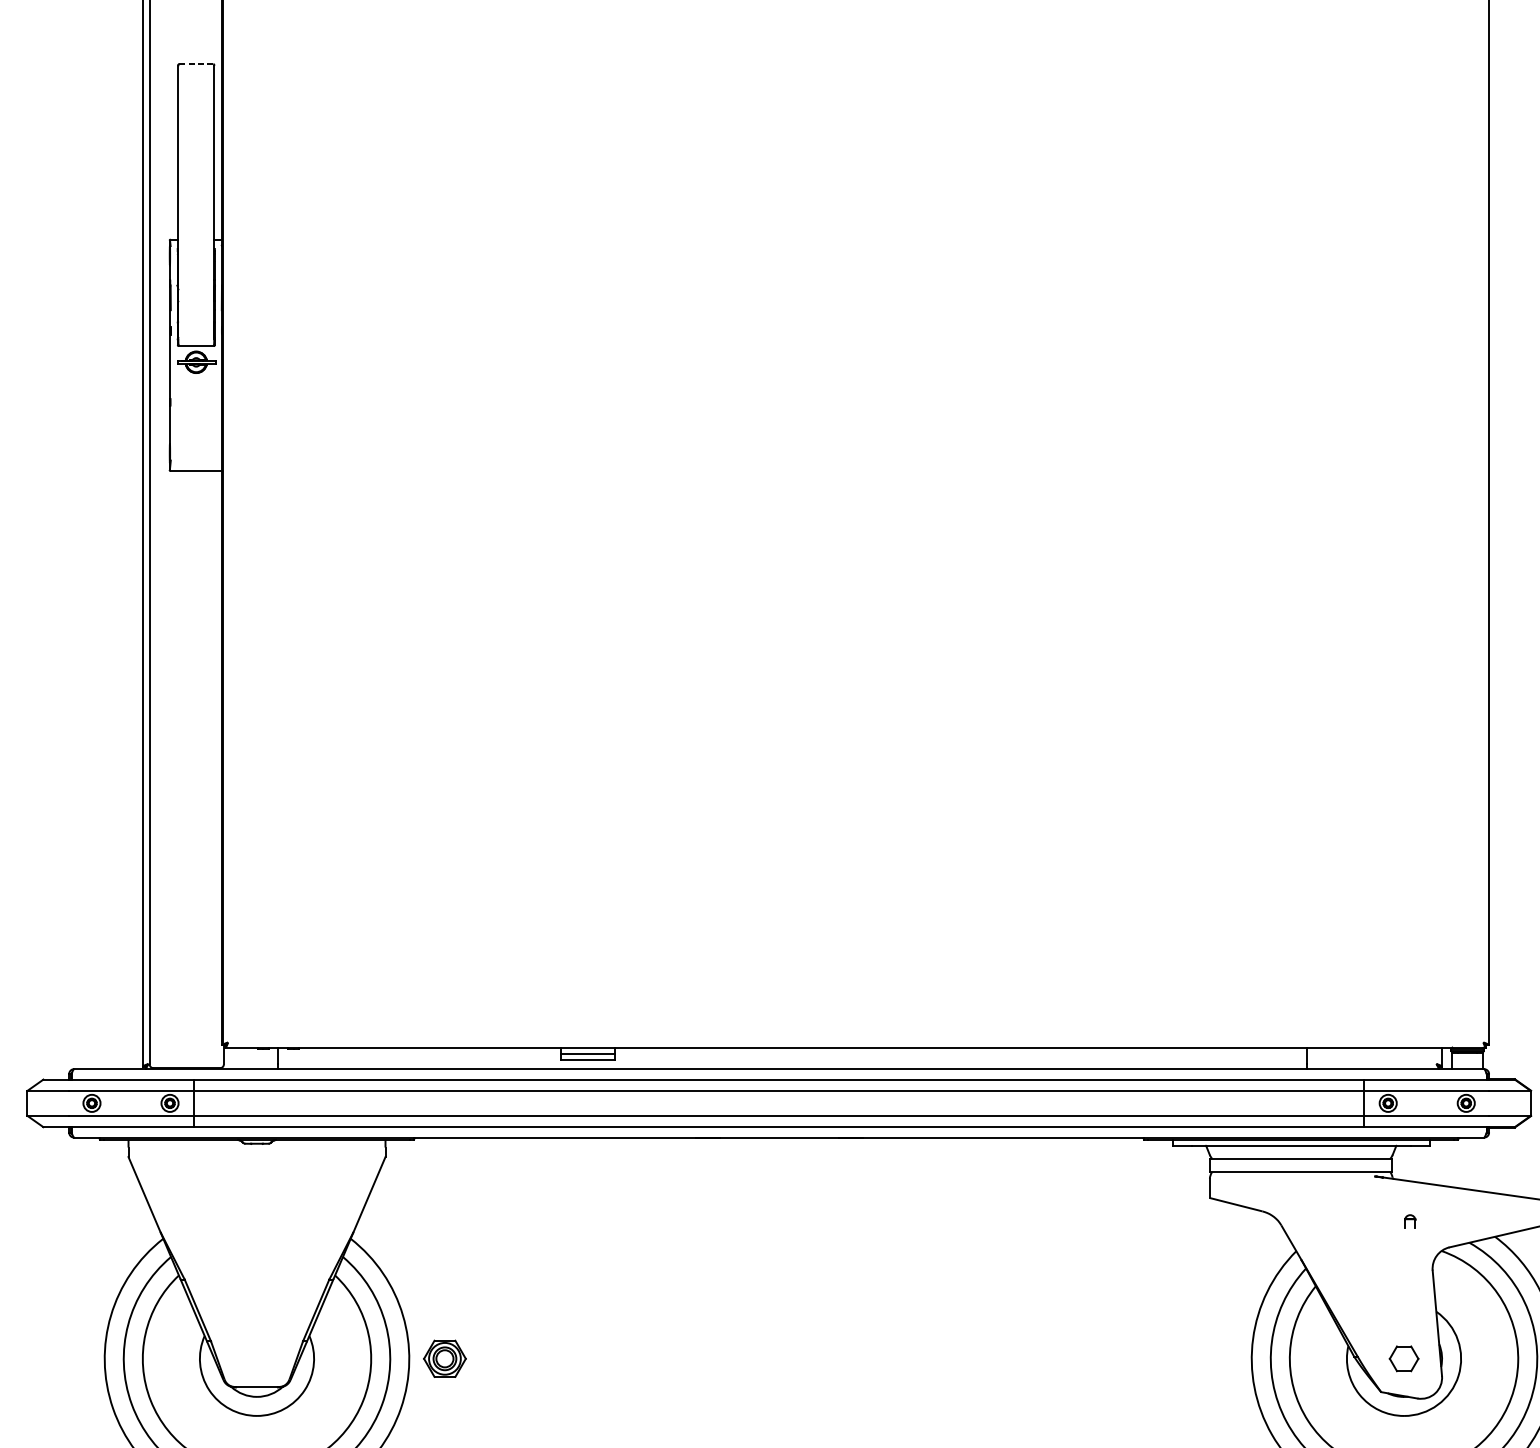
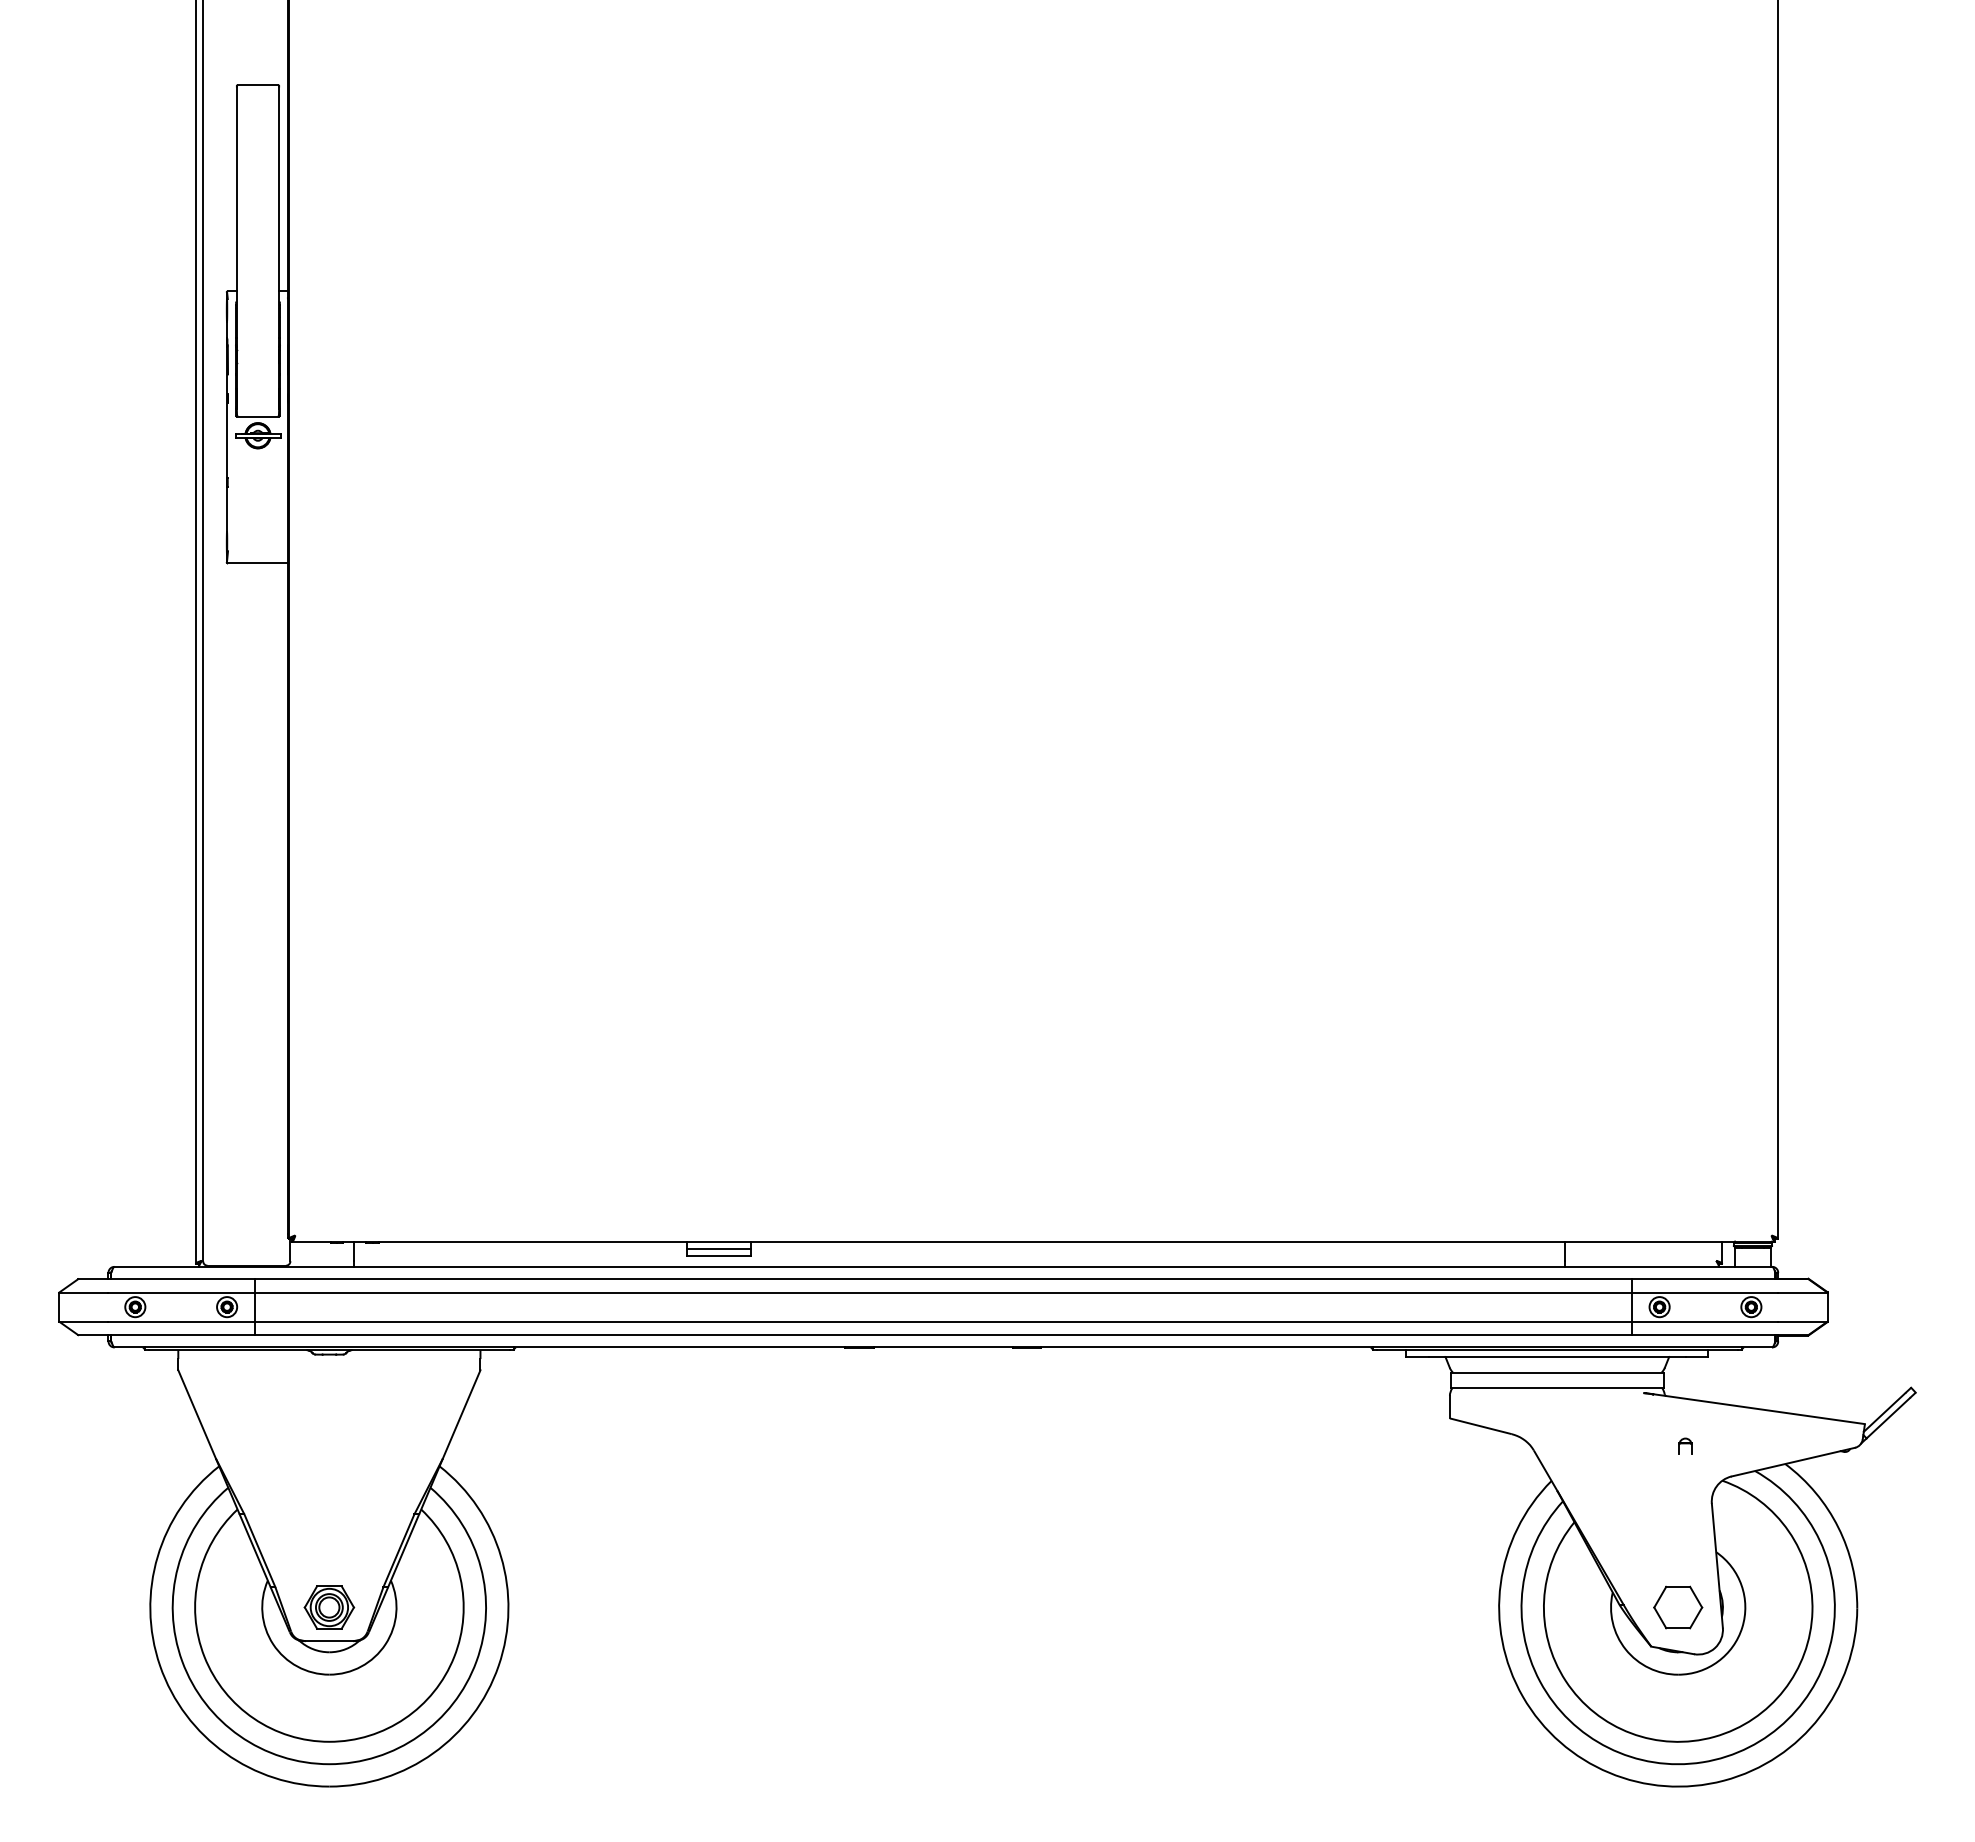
line: (196, 64) -> (258, 85), dashed -> solid
part: (445, 1358) -> (329, 1607), moved
part: (1404, 1358) -> (1678, 1607), size x1.43

